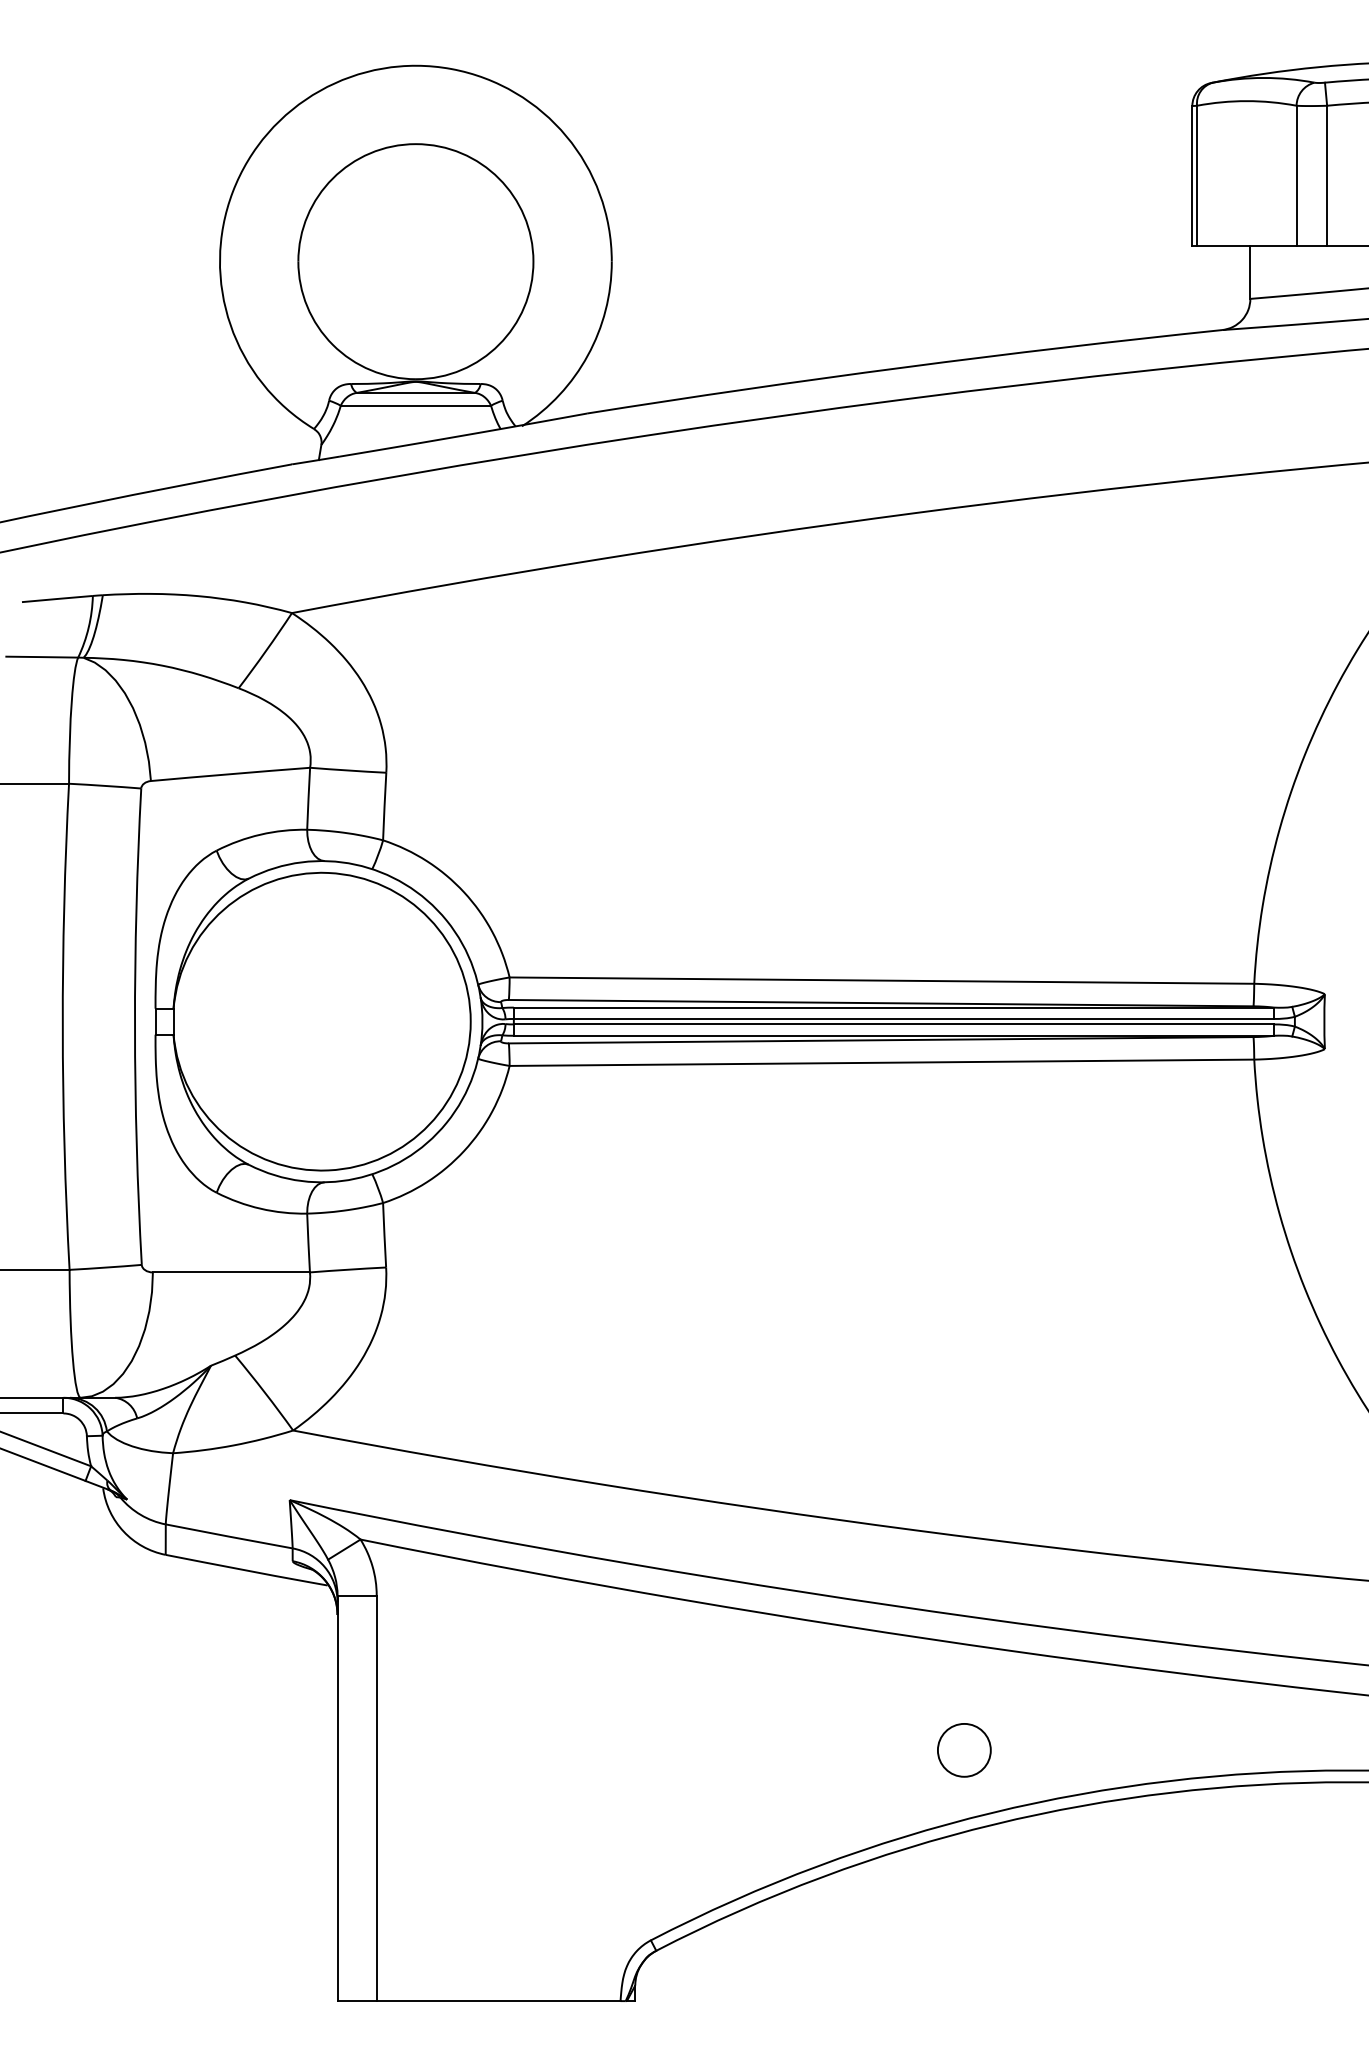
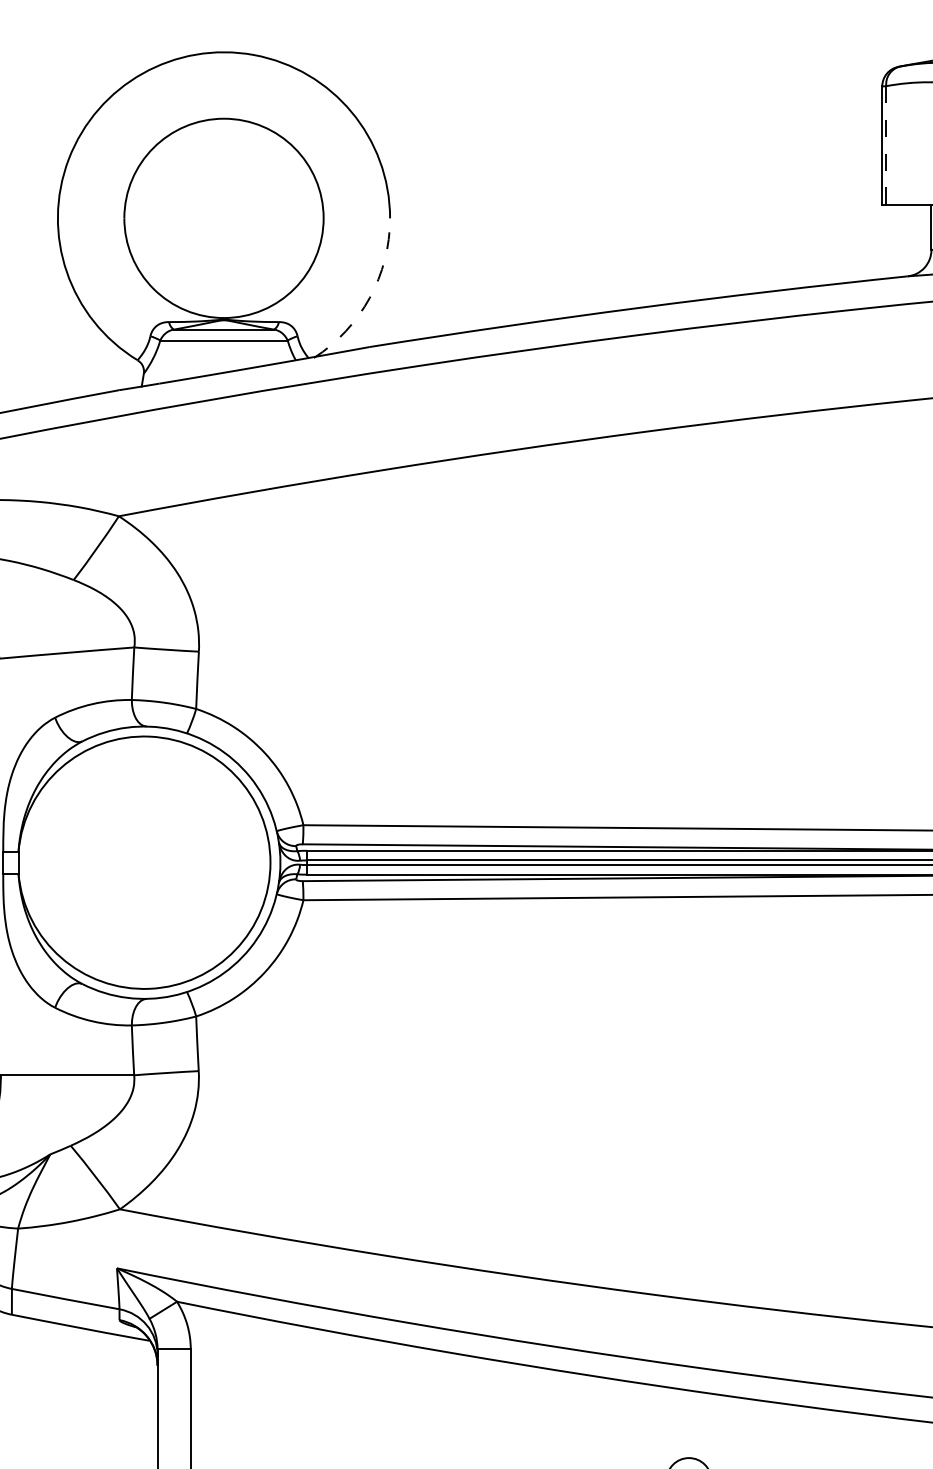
line: (1197, 176) -> (886, 146), solid -> dashed
arc: (587, 355) -> (369, 297), solid -> dashed

